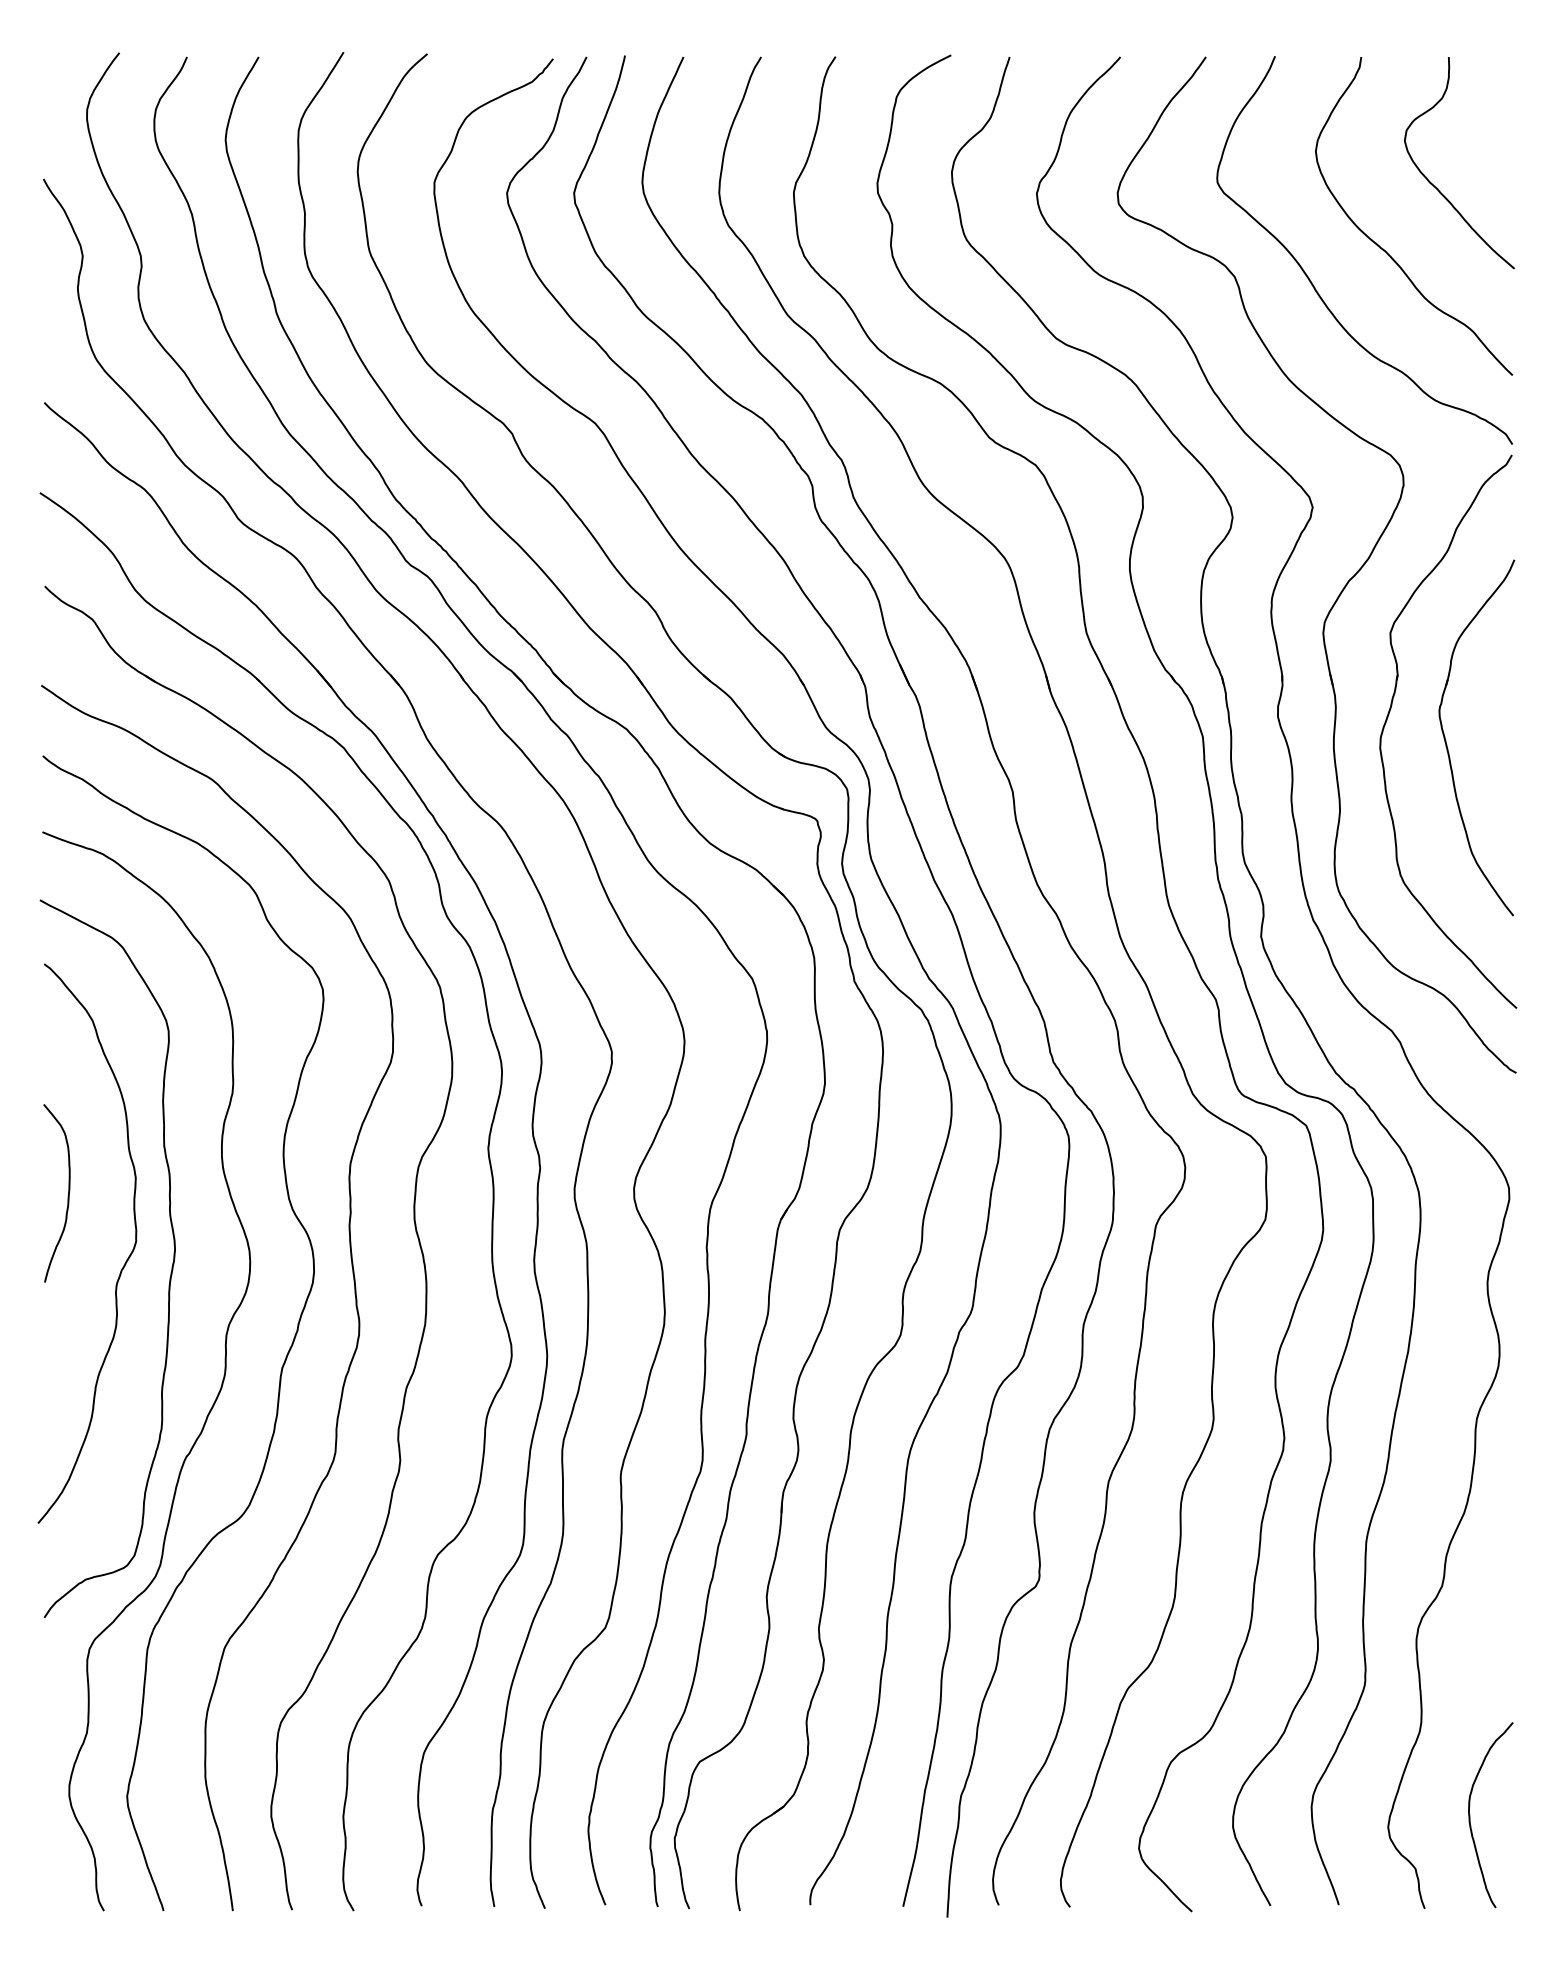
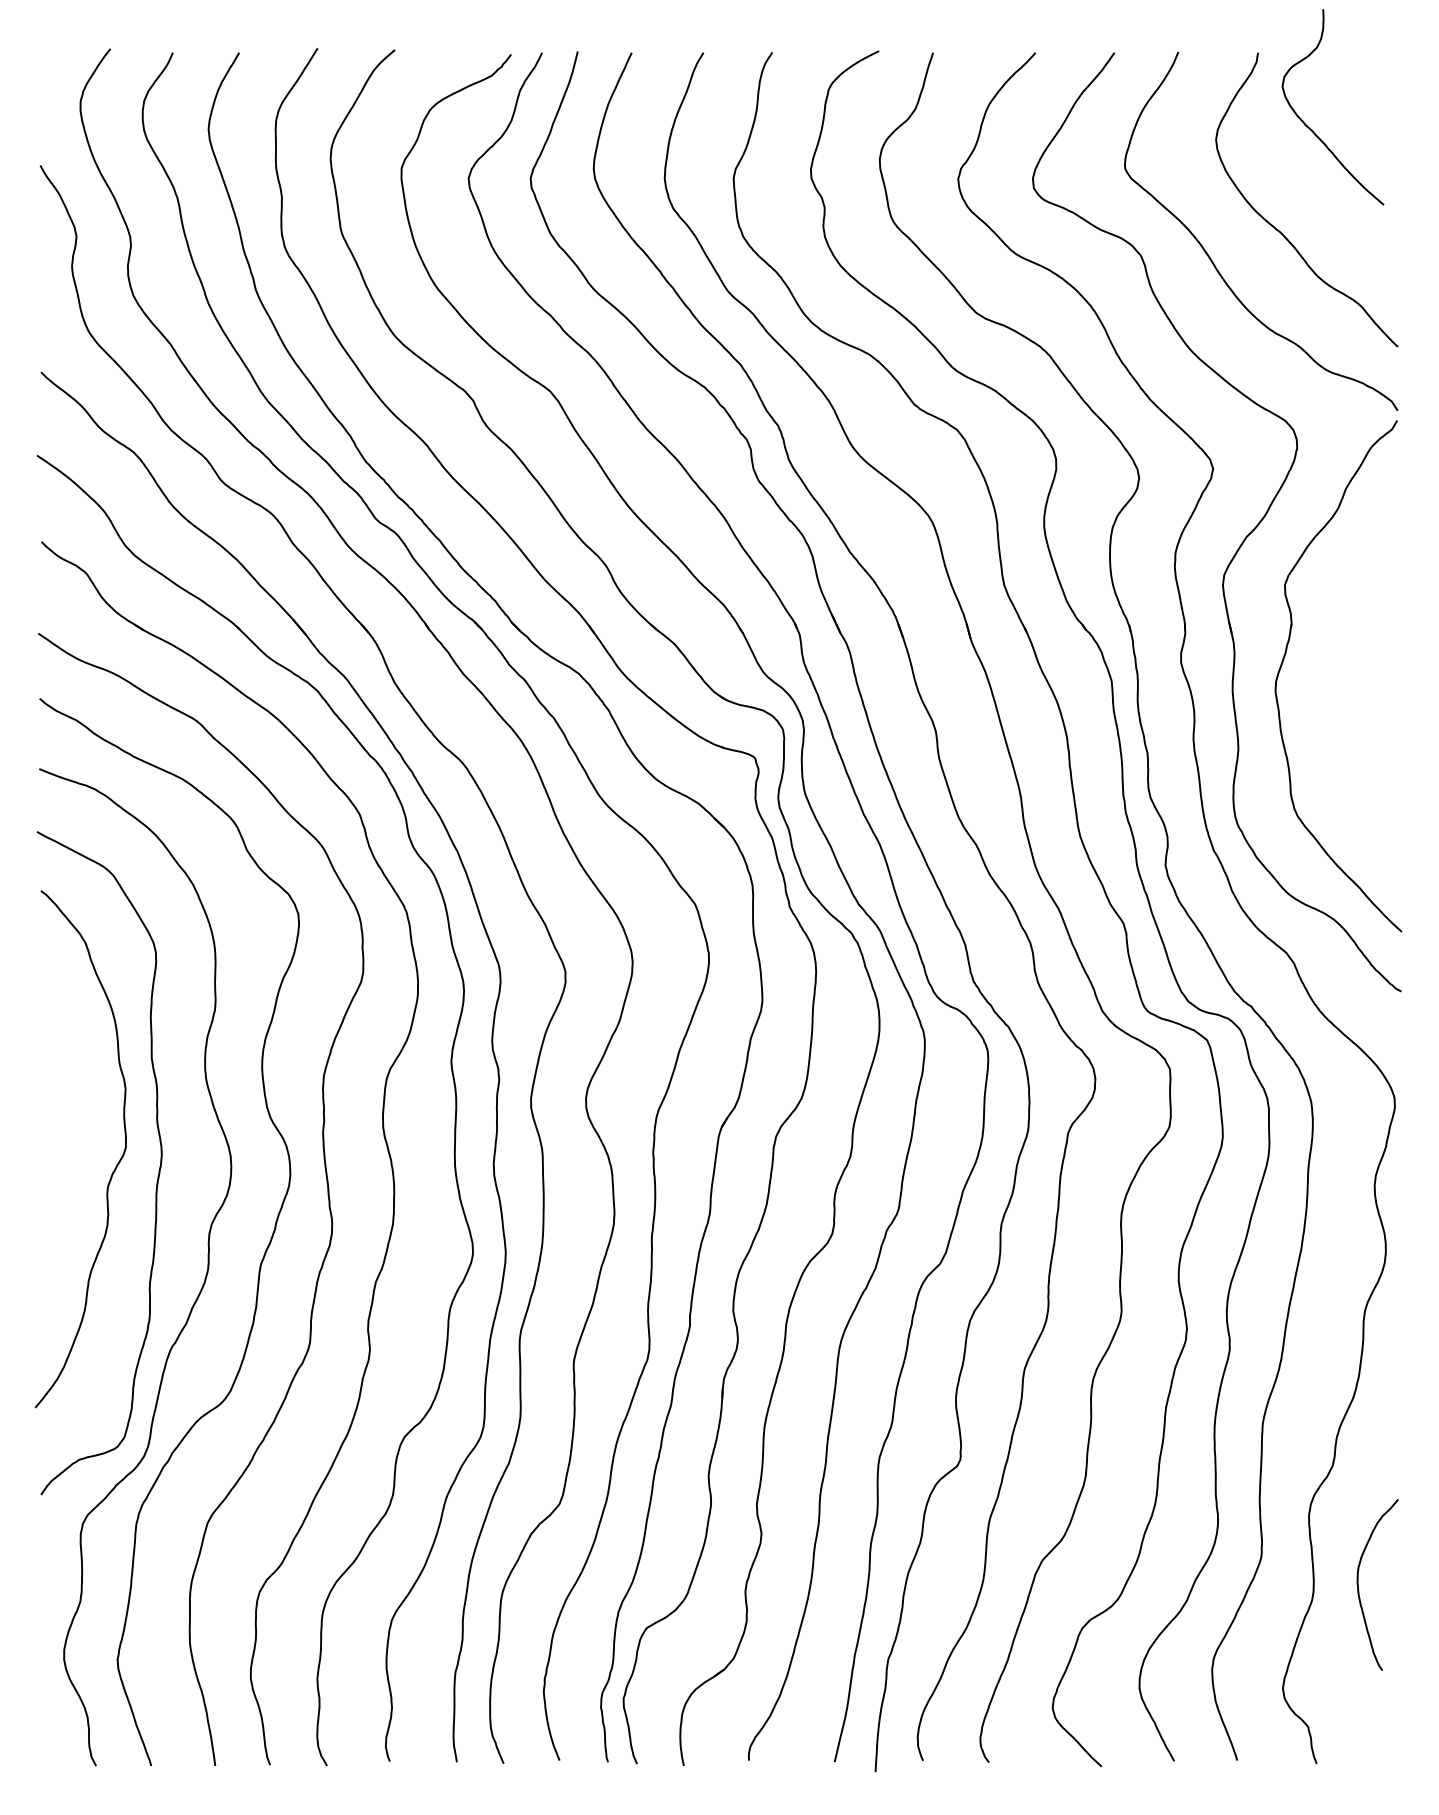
curve: (1437, 187) -> (1312, 129), moved
part: (1447, 744) -> (1337, 688), removed
curve: (67, 1196) -> (62, 1105), removed
curve: (1470, 1815) -> (1358, 1585), moved

